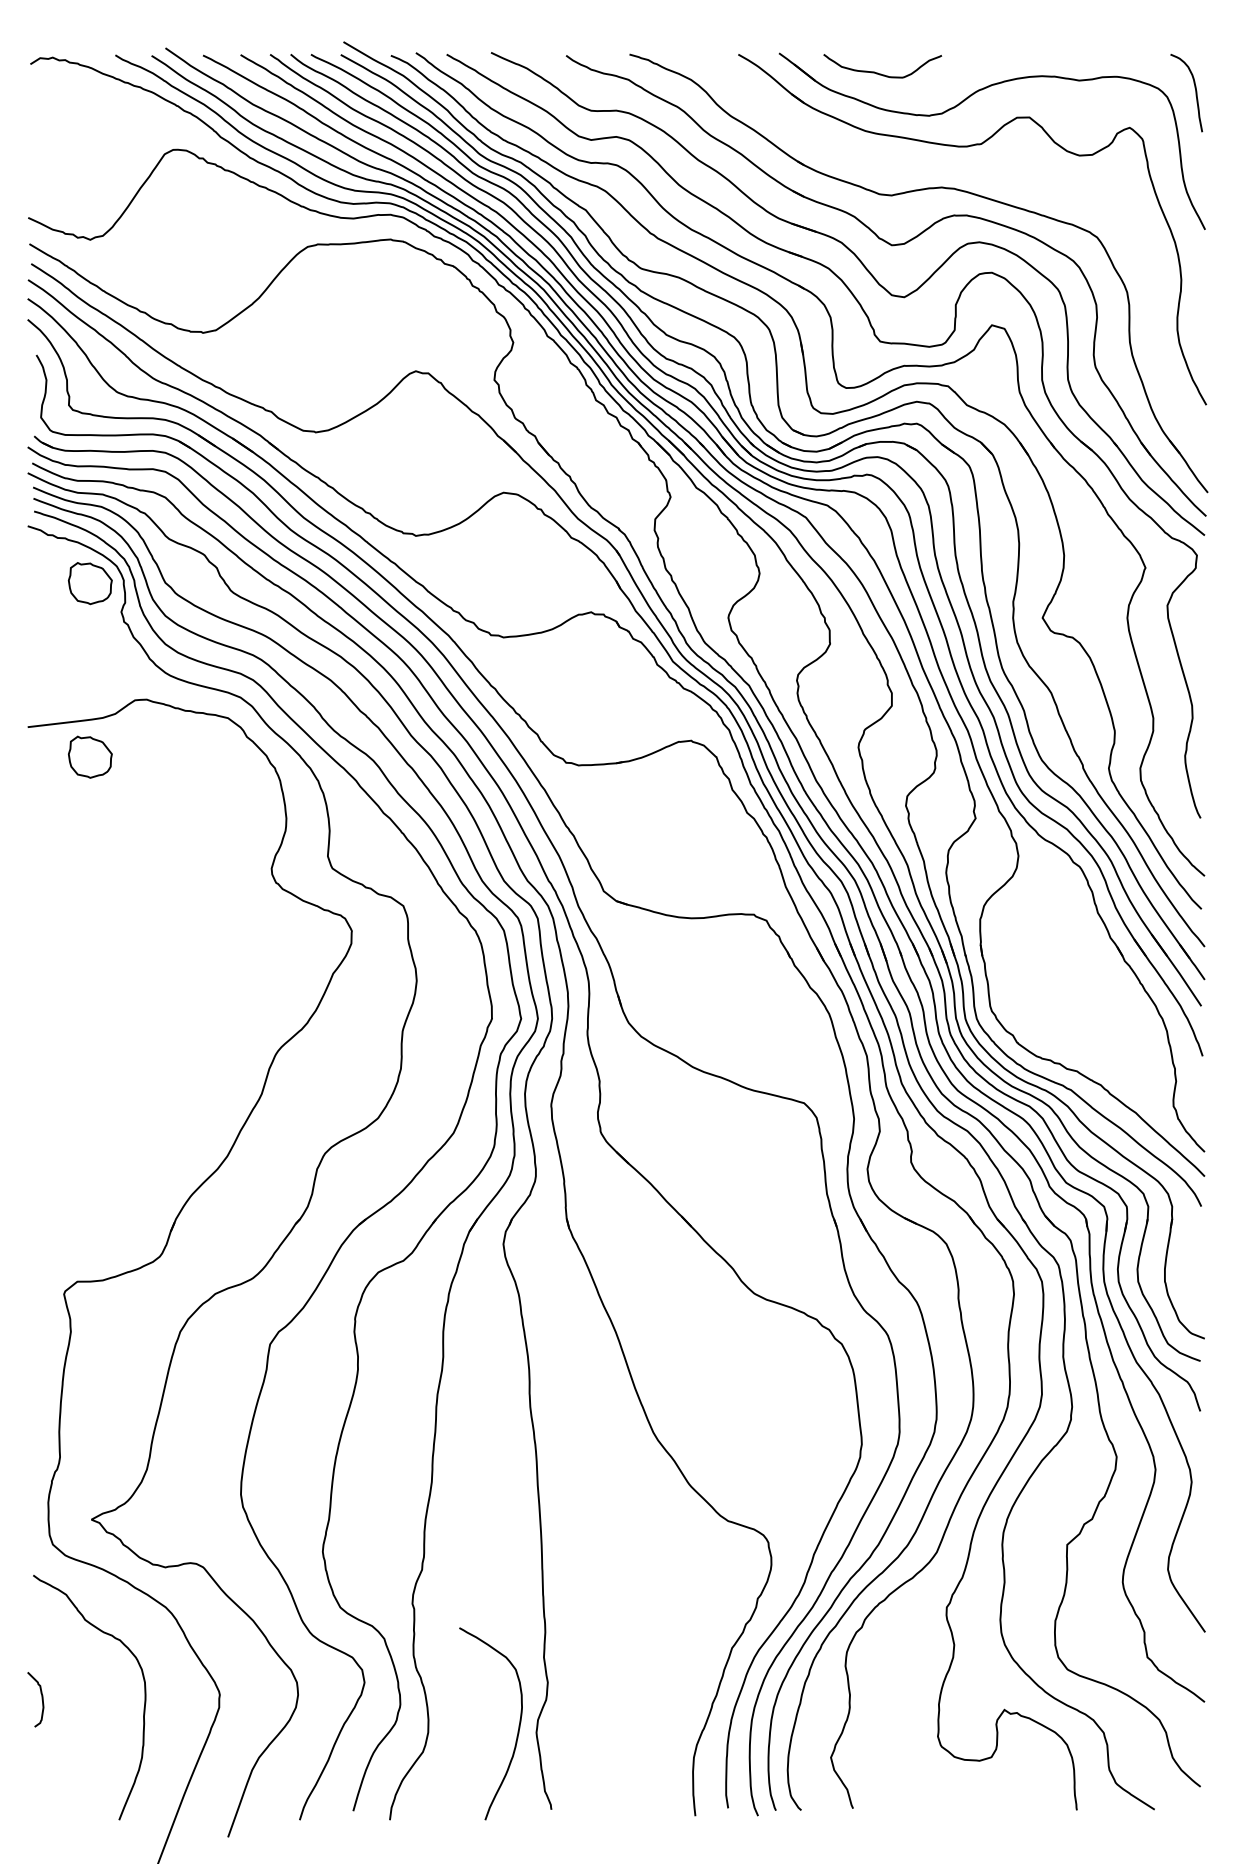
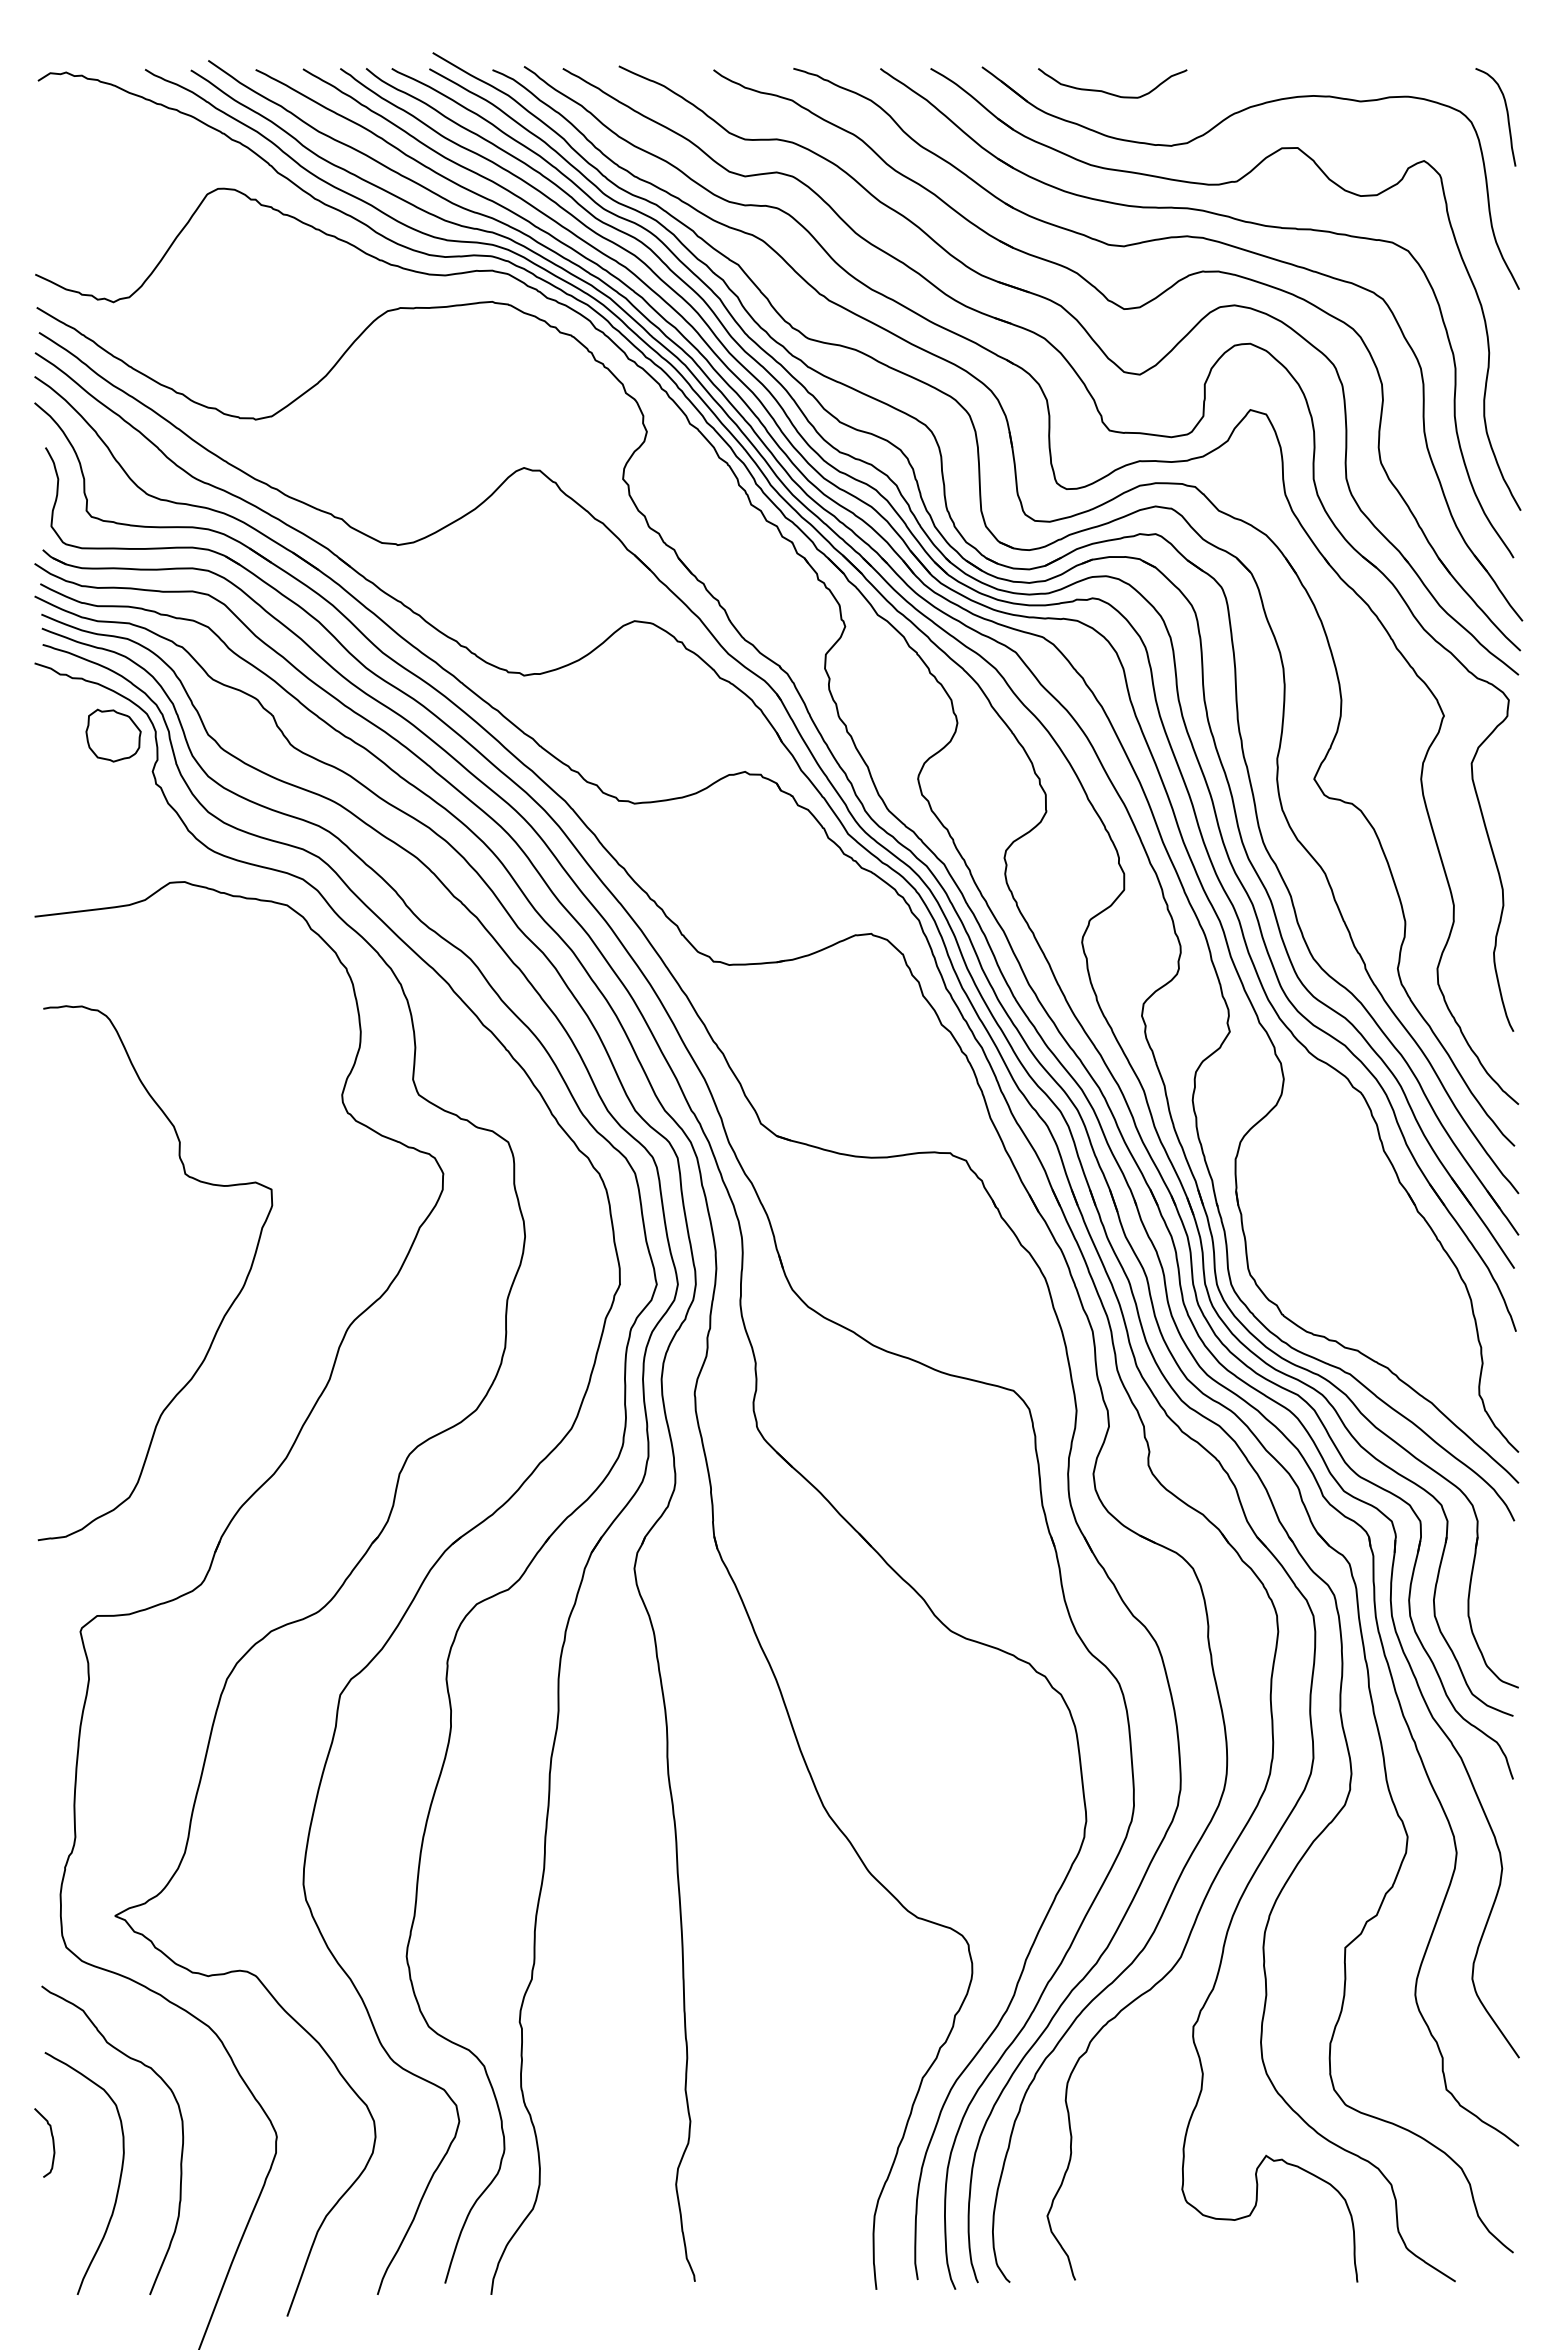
part: (969, 171) -> (1221, 216), added
part: (90, 757) -> (113, 954), removed
curve: (177, 1043) -> (223, 1315), added
curve: (518, 1726) -> (119, 2176), moved

